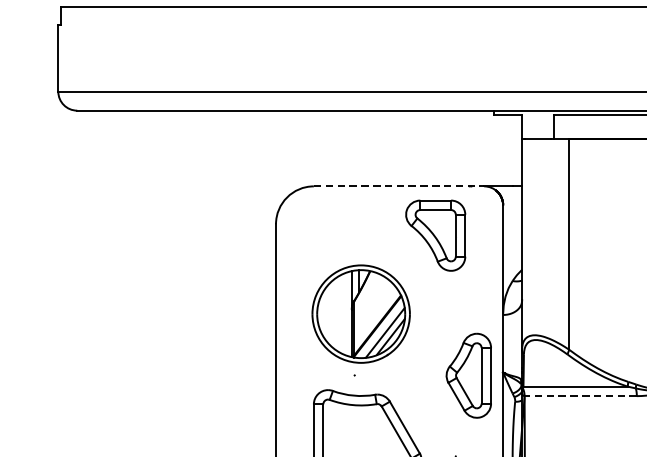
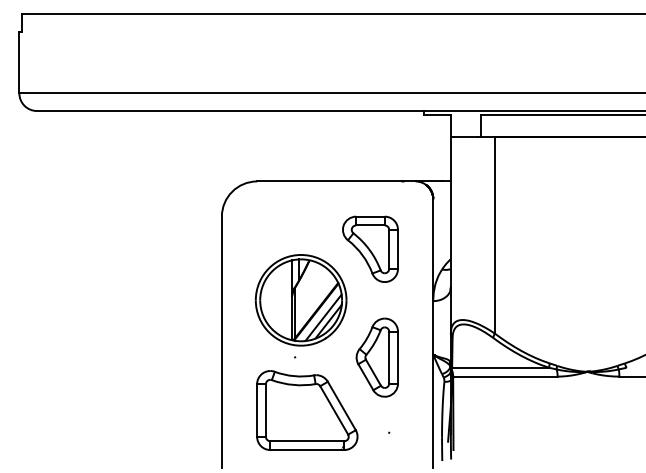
line: (399, 186) -> (336, 181), dashed -> solid
part: (435, 234) -> (370, 248), moved
part: (467, 375) -> (376, 357), moved
line: (579, 396) -> (504, 376), dashed -> solid

